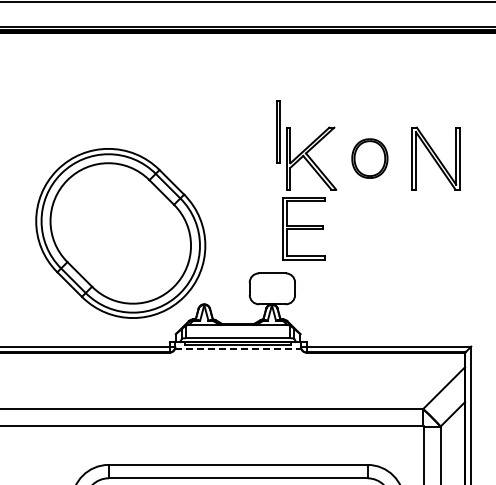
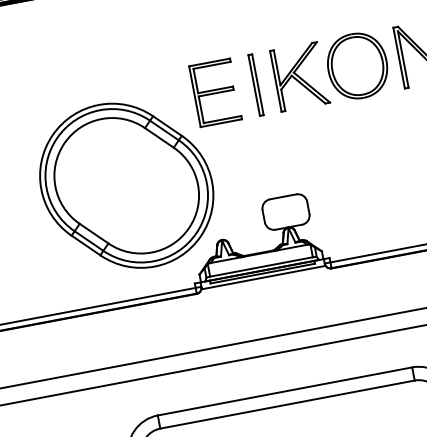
line: (277, 131) -> (255, 85), moved
part: (369, 158) -> (357, 65), size x1.67
part: (303, 228) -> (214, 92), moved
line: (238, 349) -> (263, 277), dashed -> solid

